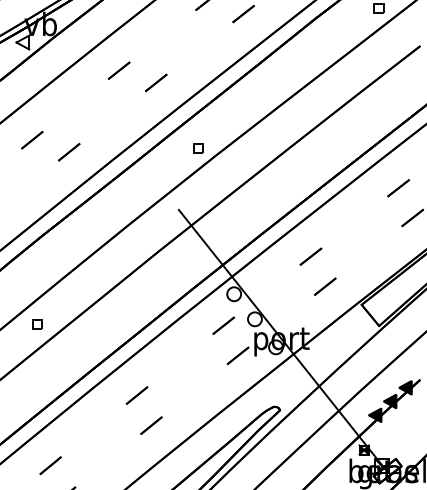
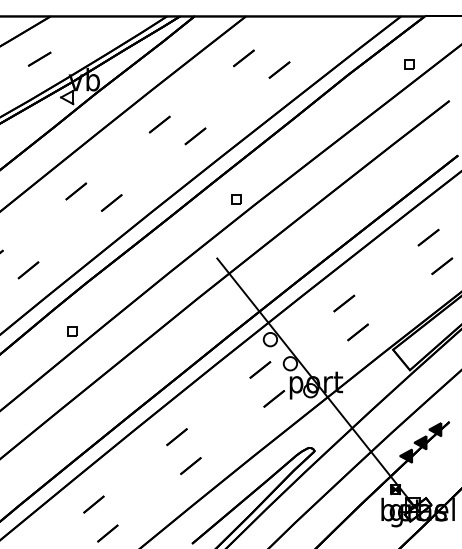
part: (37, 324) -> (72, 331), moved

